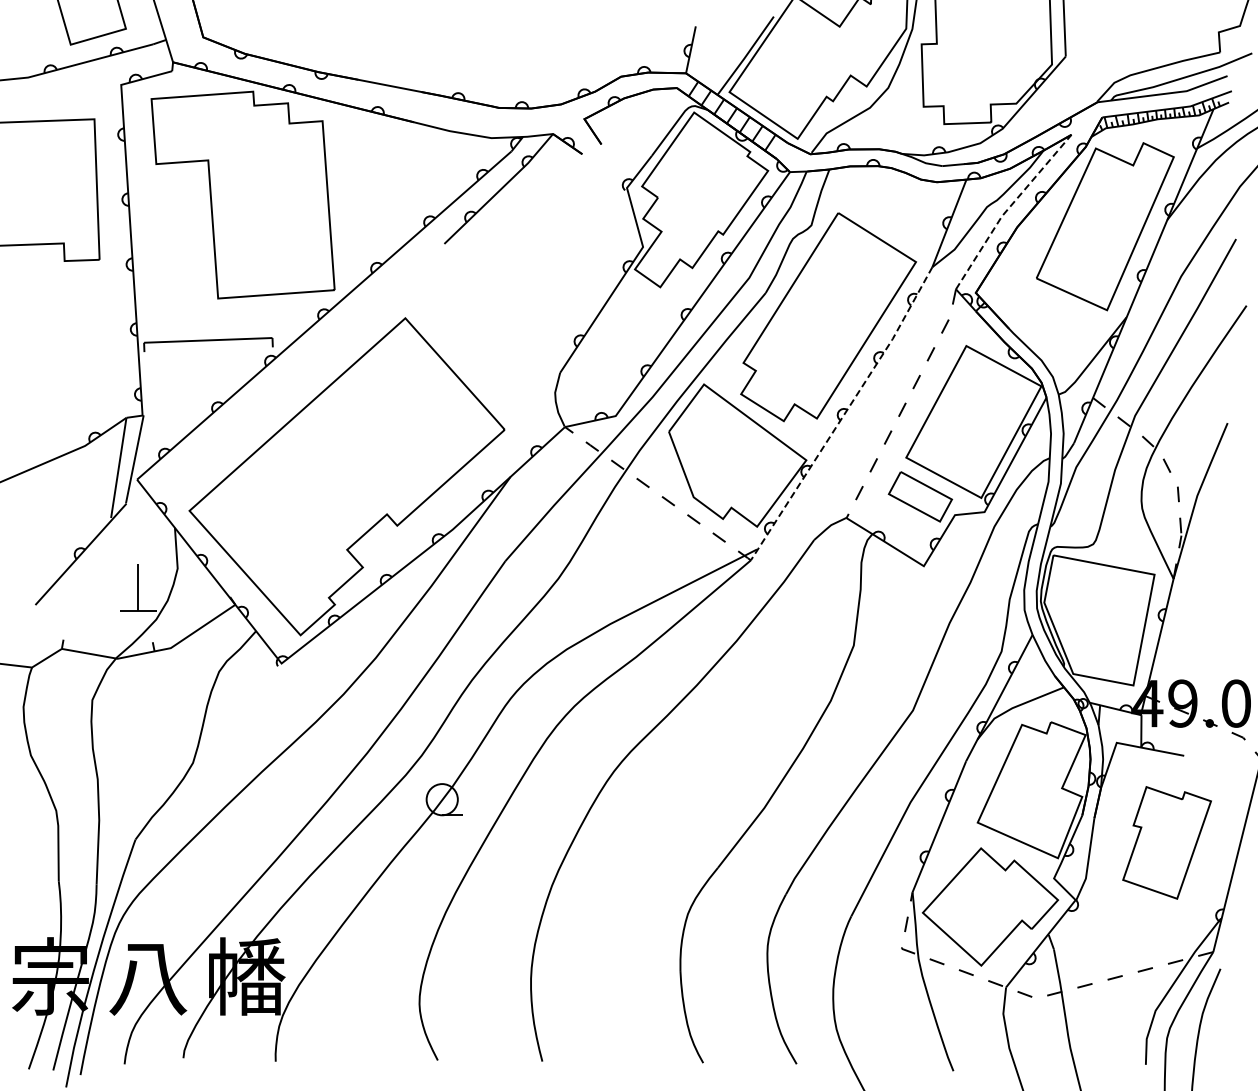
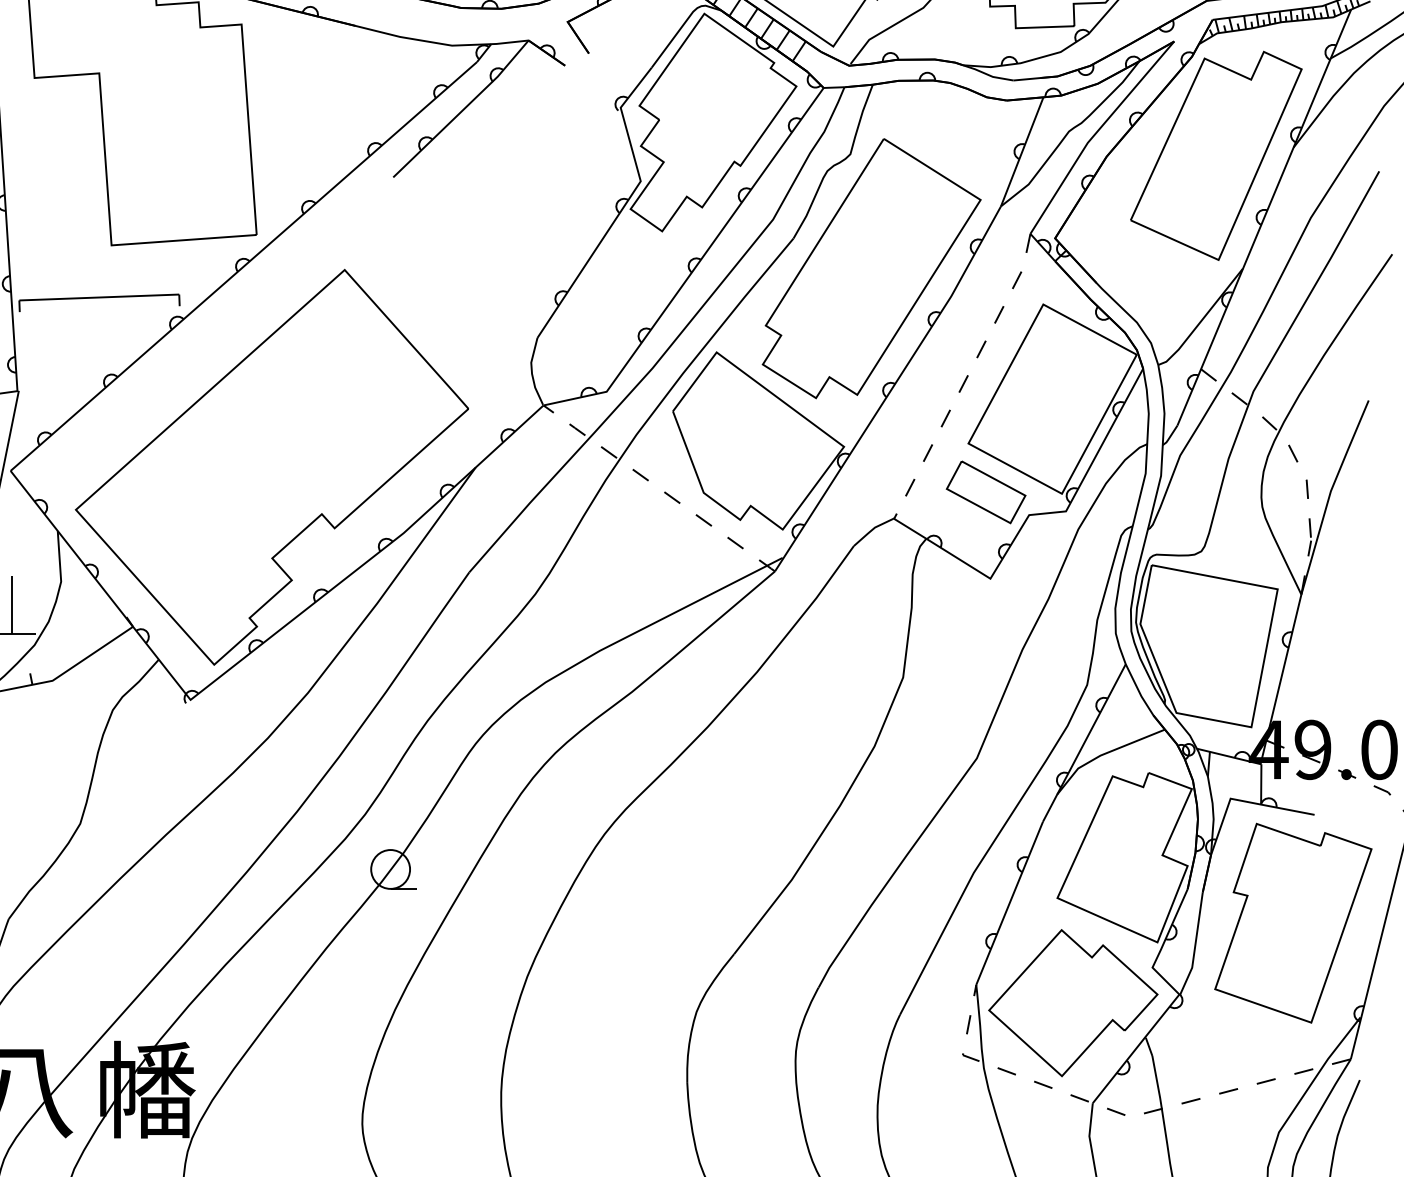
line: (1008, 208) -> (1095, 133), dashed -> solid
line: (844, 414) -> (891, 389), dashed -> solid
part: (1166, 842) -> (1292, 922), size x1.43

